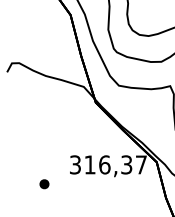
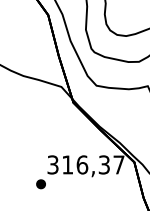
part: (44, 184) -> (41, 184), moved

